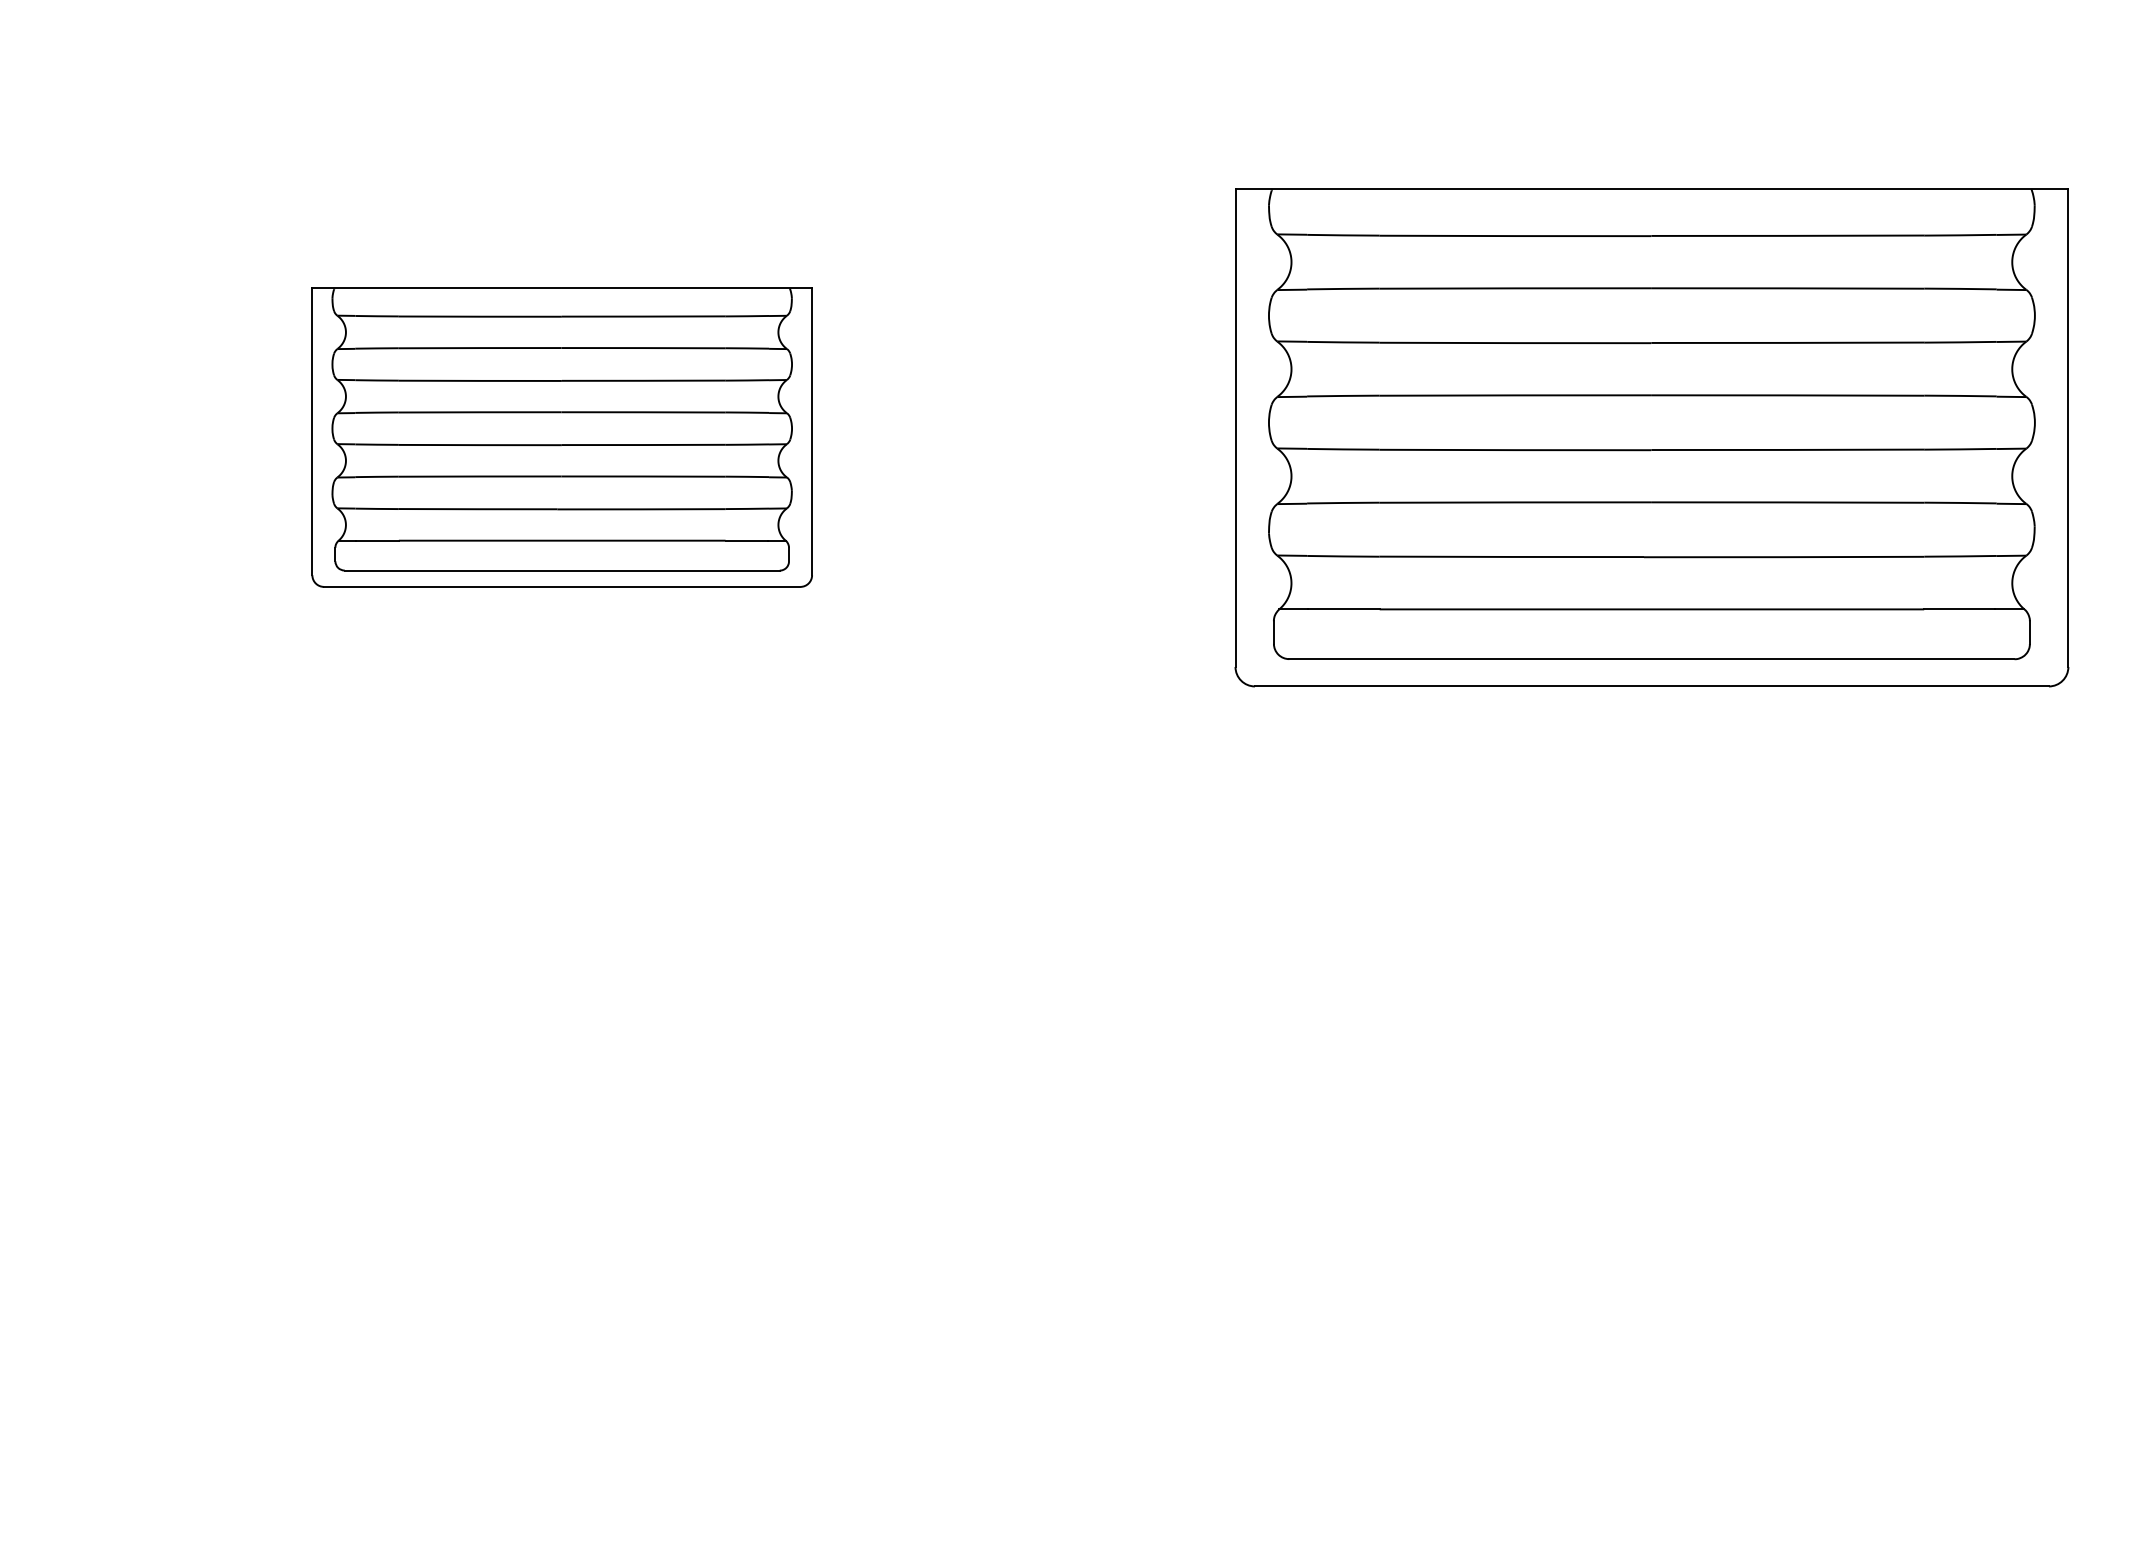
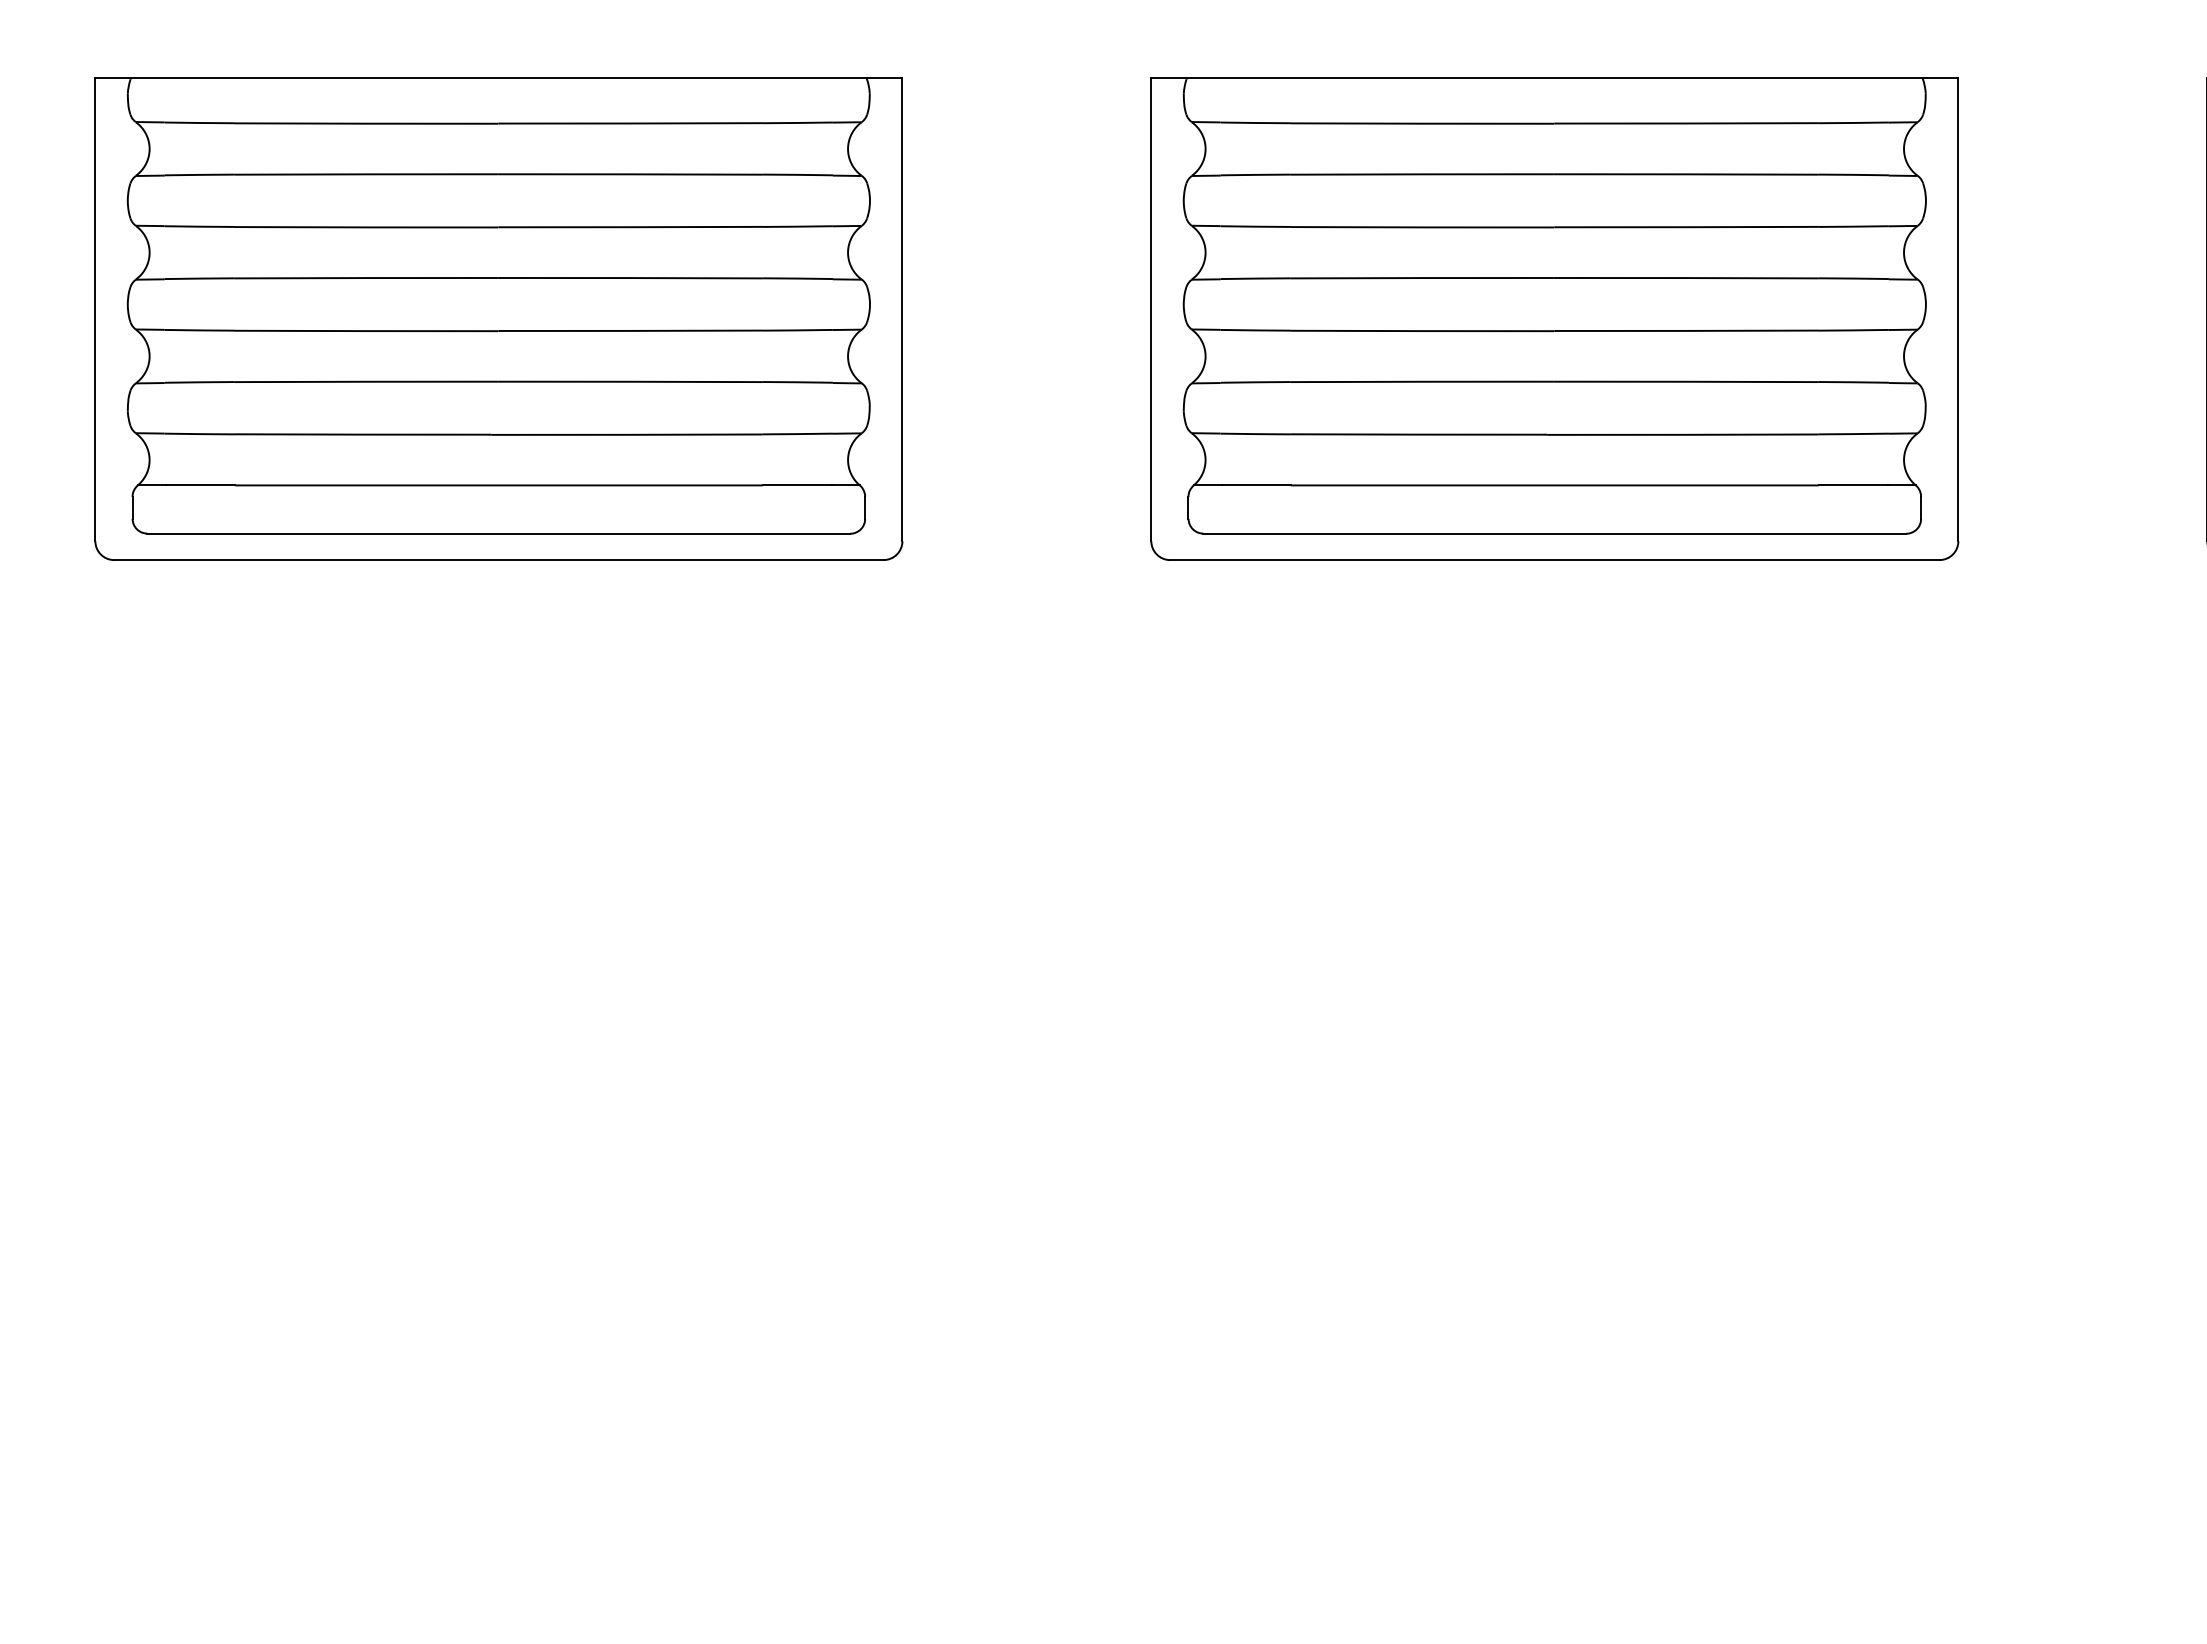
part: (561, 437) -> (498, 318), size x1.67

